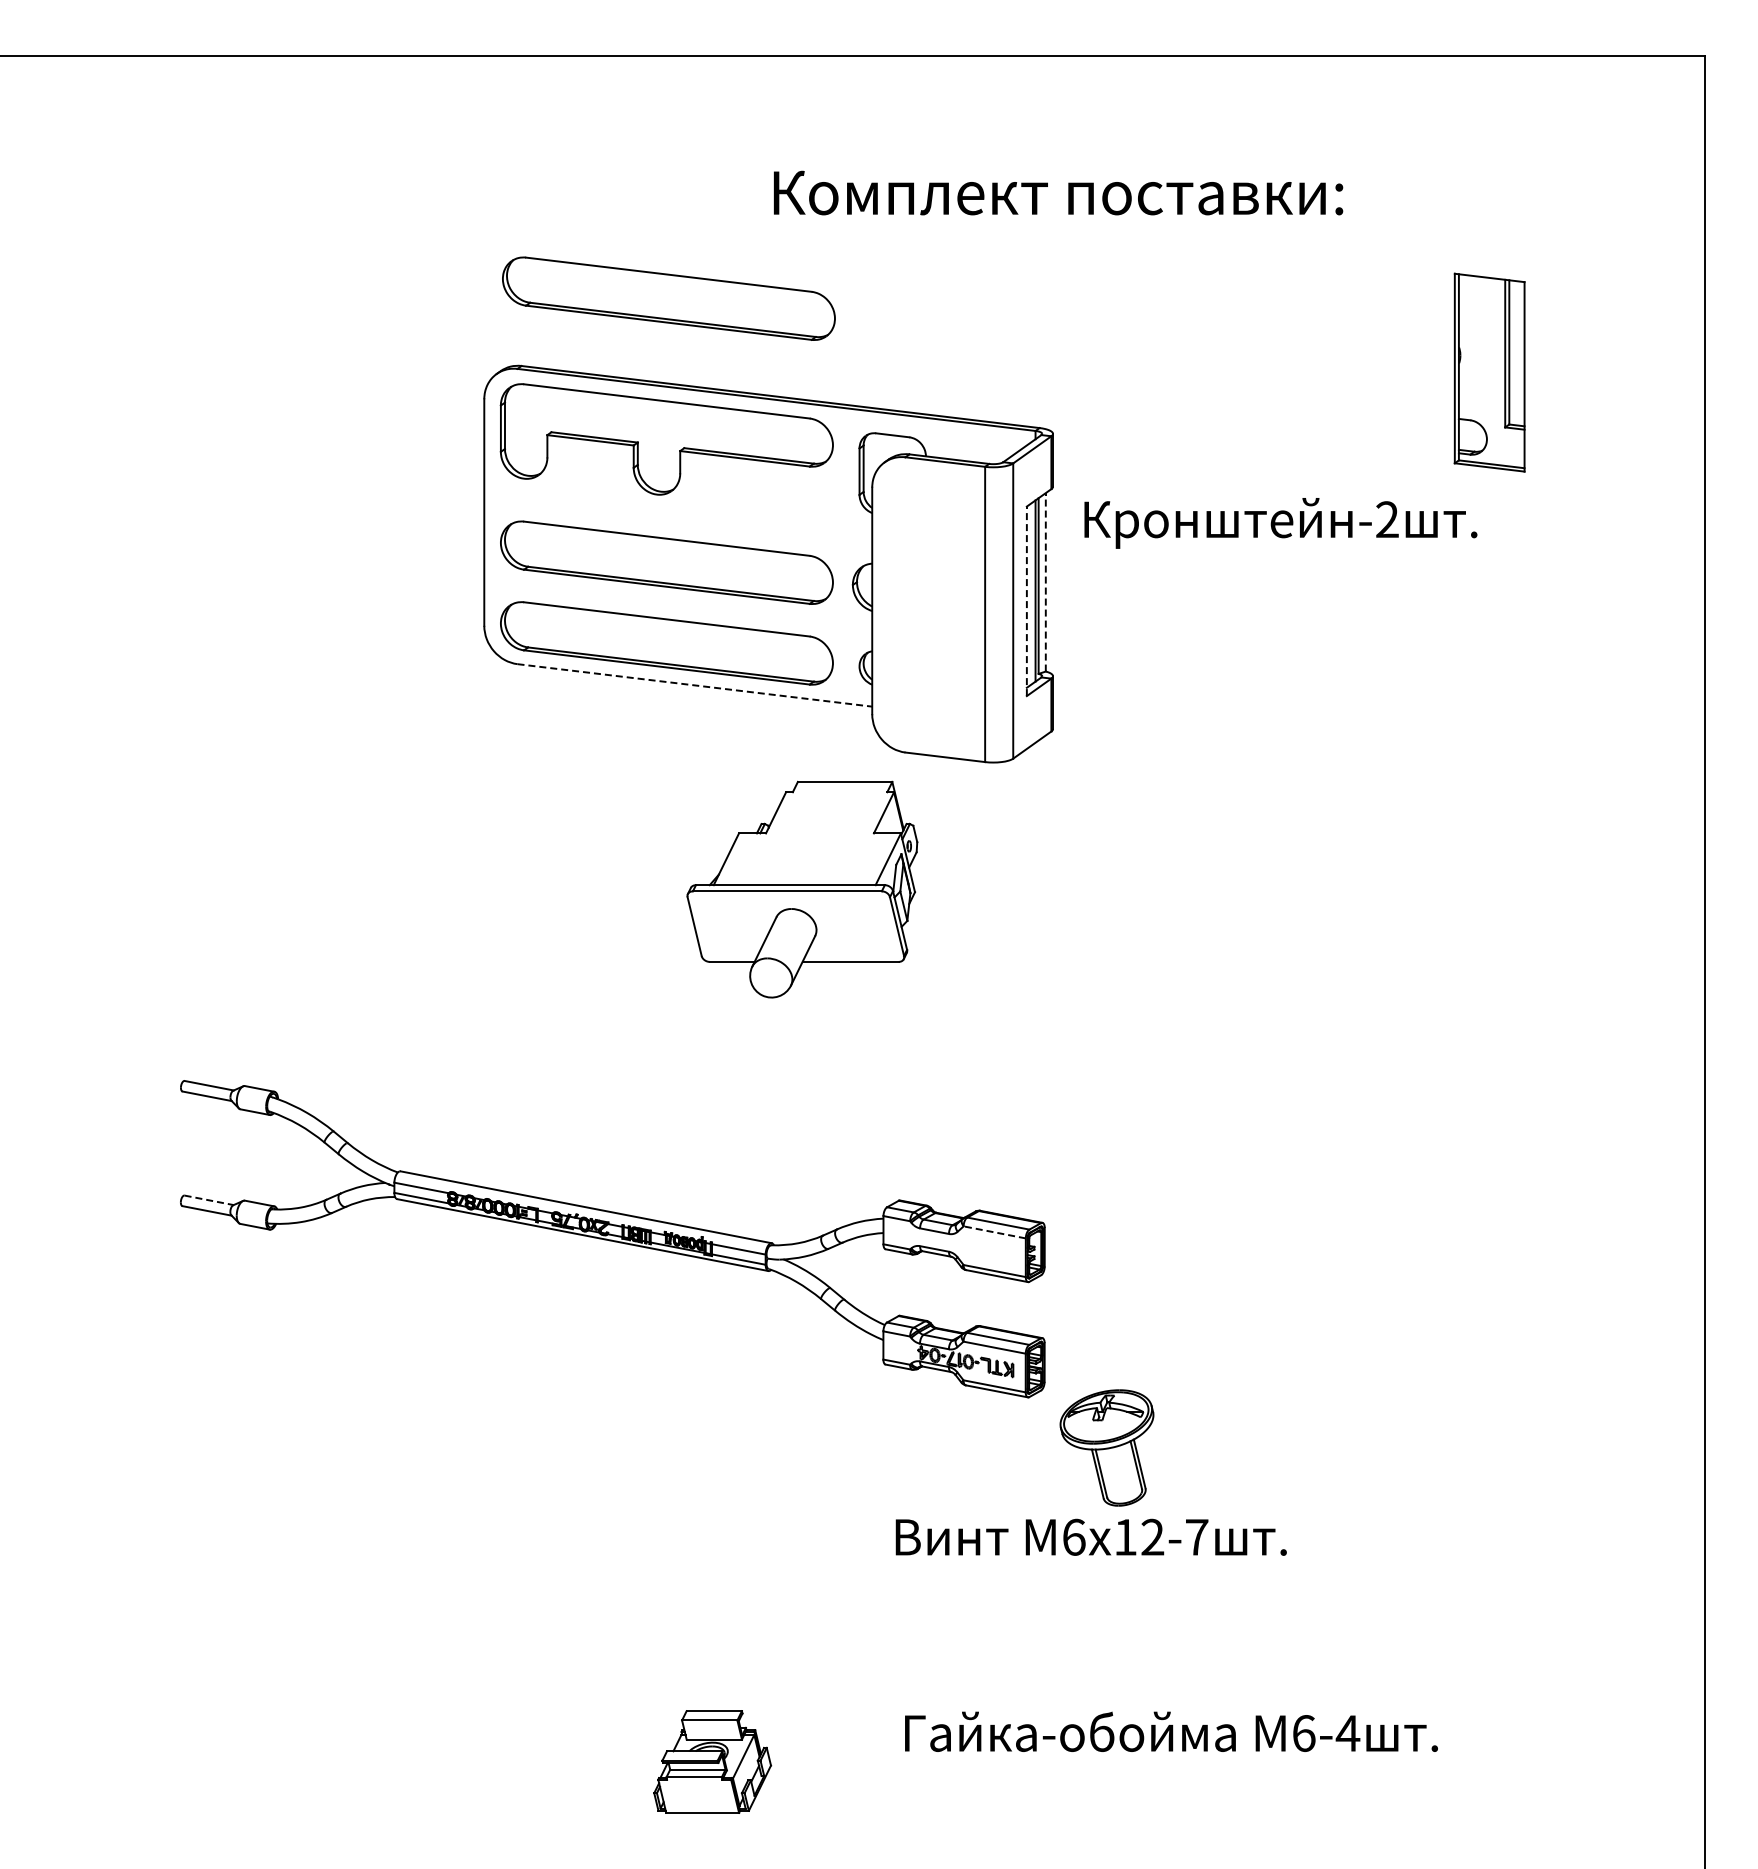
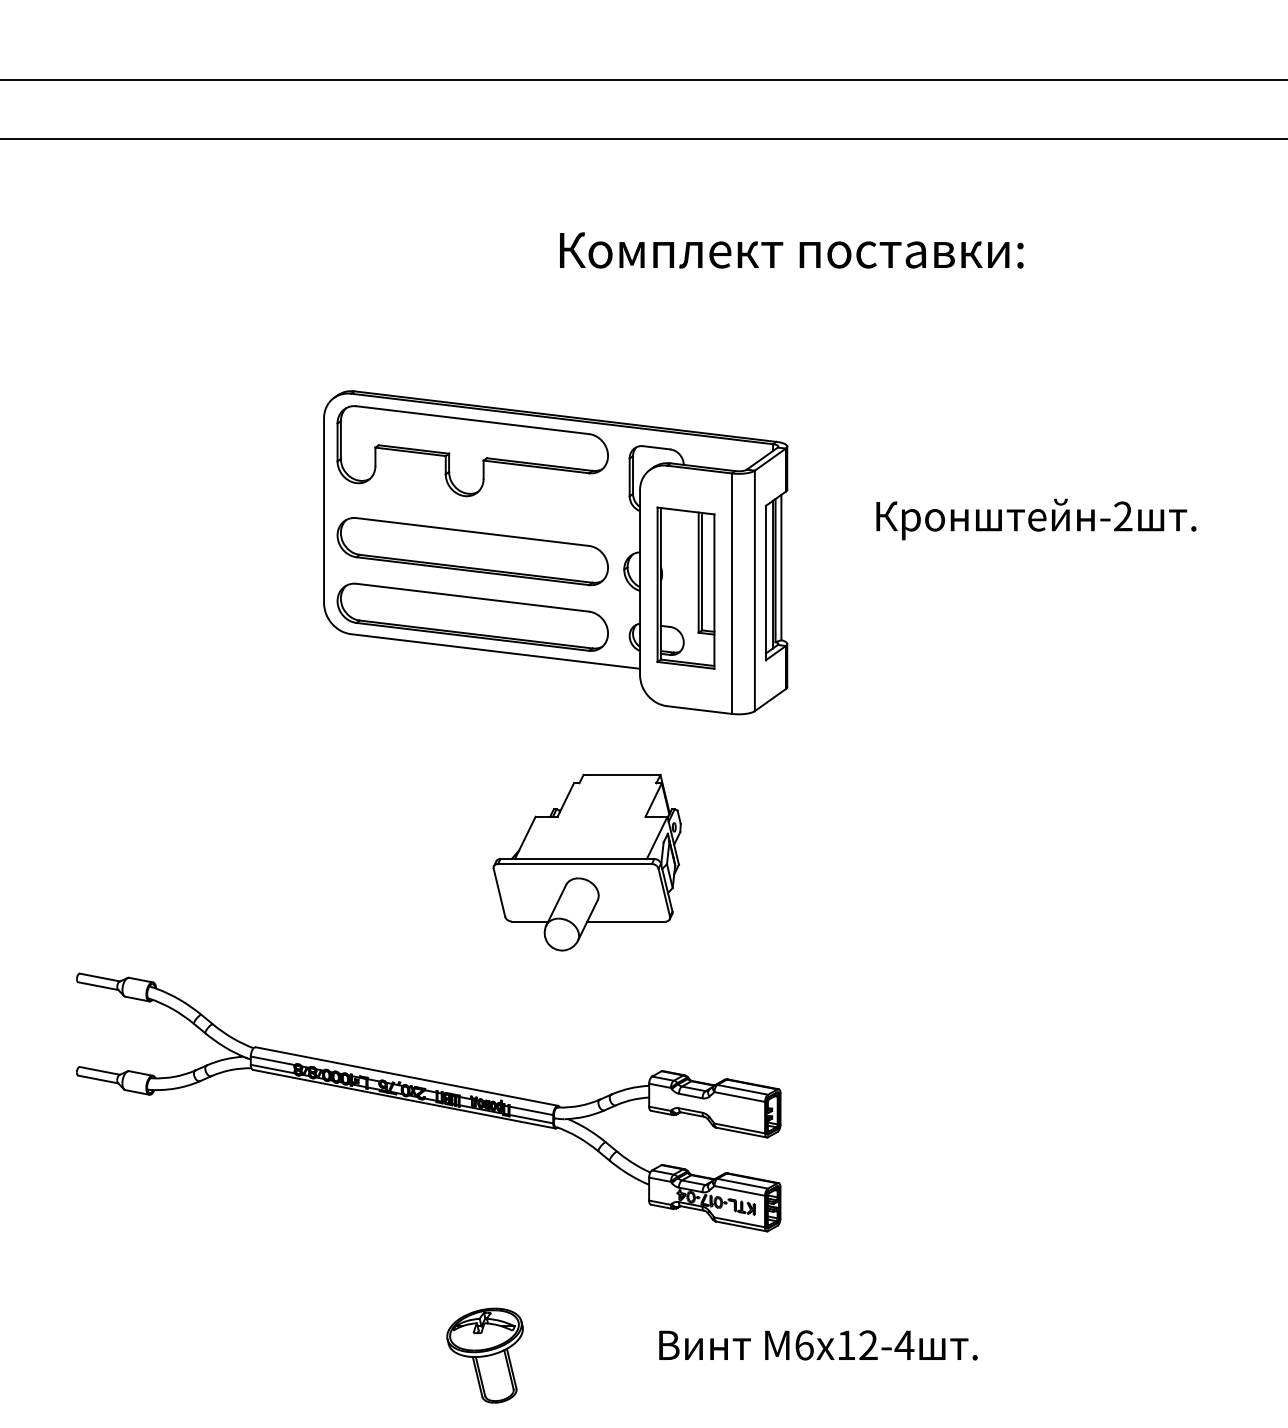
part: (668, 298) -> (474, 336), removed
part: (1489, 372) -> (685, 588), moved
text: (1280, 523) -> (1036, 519), moved
line: (1045, 581) -> (781, 566), dashed -> solid
line: (1026, 601) -> (765, 583), dashed -> solid
line: (694, 685) -> (495, 651), dashed -> solid
part: (802, 889) -> (587, 862), moved
line: (209, 1200) -> (100, 1071), dashed -> solid
line: (994, 1232) -> (739, 1097), dashed -> solid
part: (1106, 1447) -> (484, 1355), moved
text: (1196, 1537) -> (904, 1345), 12-7 -> 12-4

